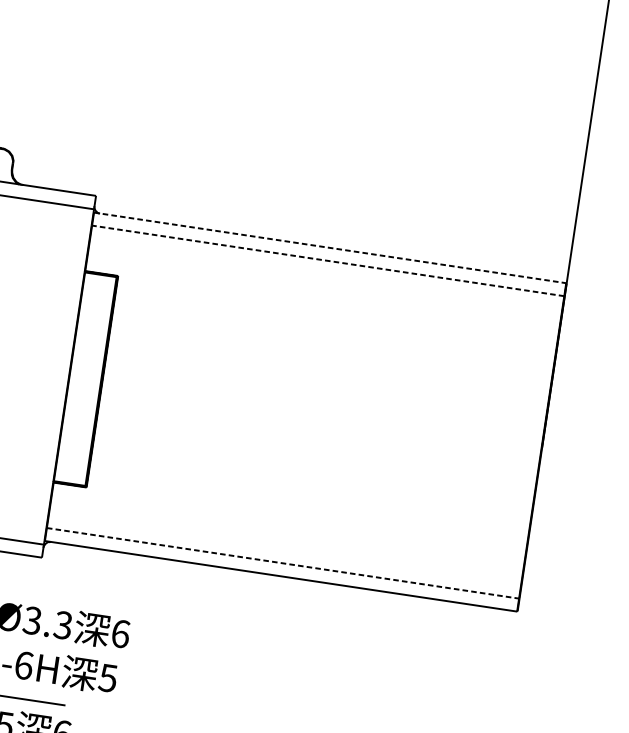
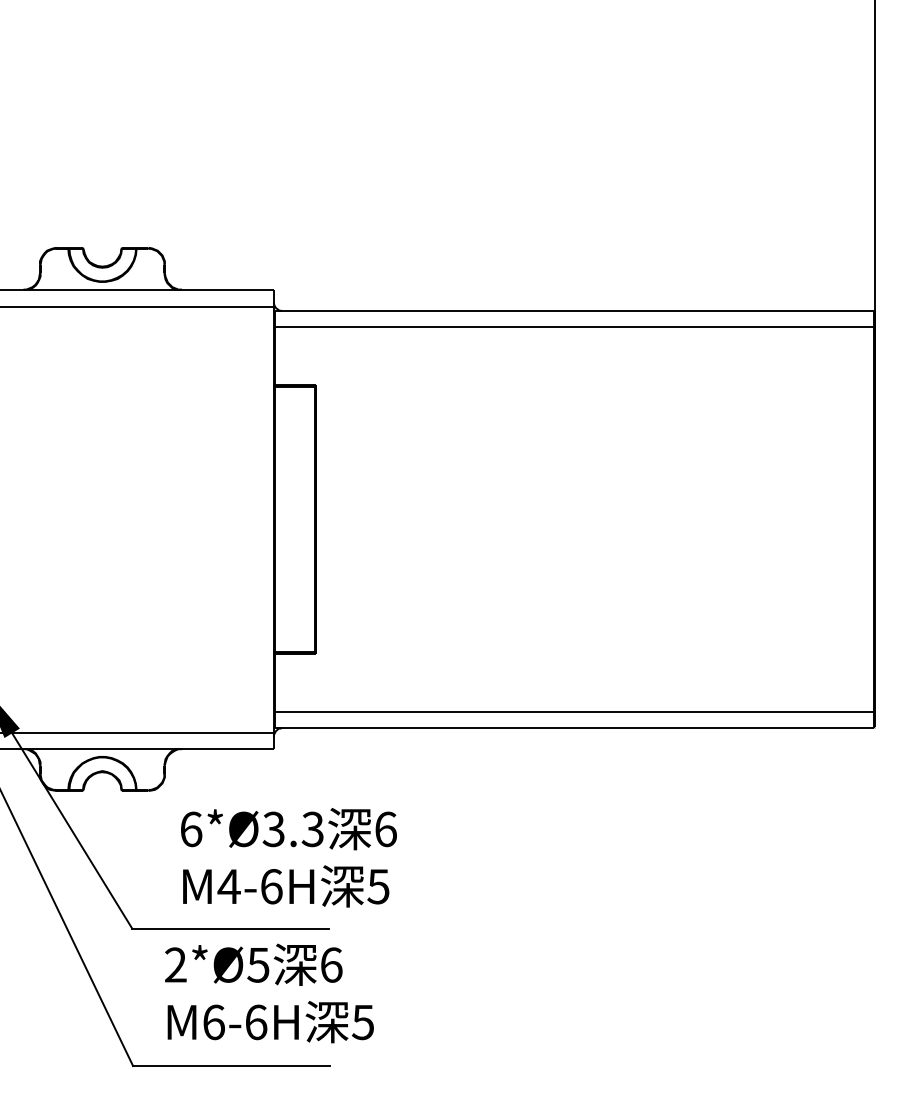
line: (330, 247) -> (574, 310), dashed -> solid
line: (328, 261) -> (574, 327), dashed -> solid
line: (283, 563) -> (574, 711), dashed -> solid

